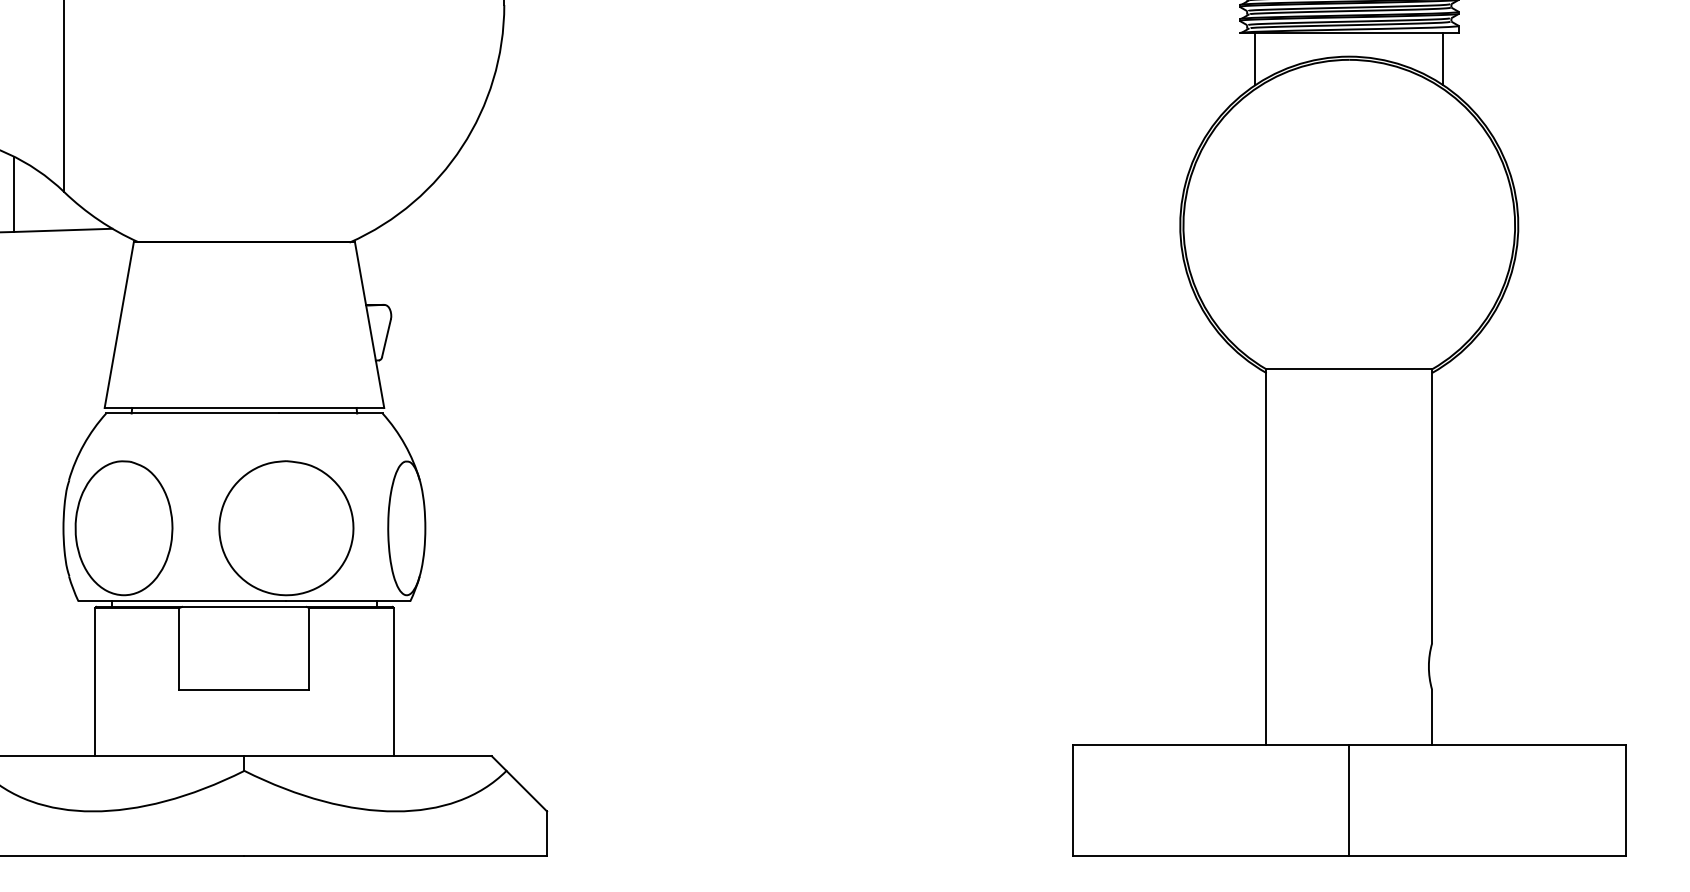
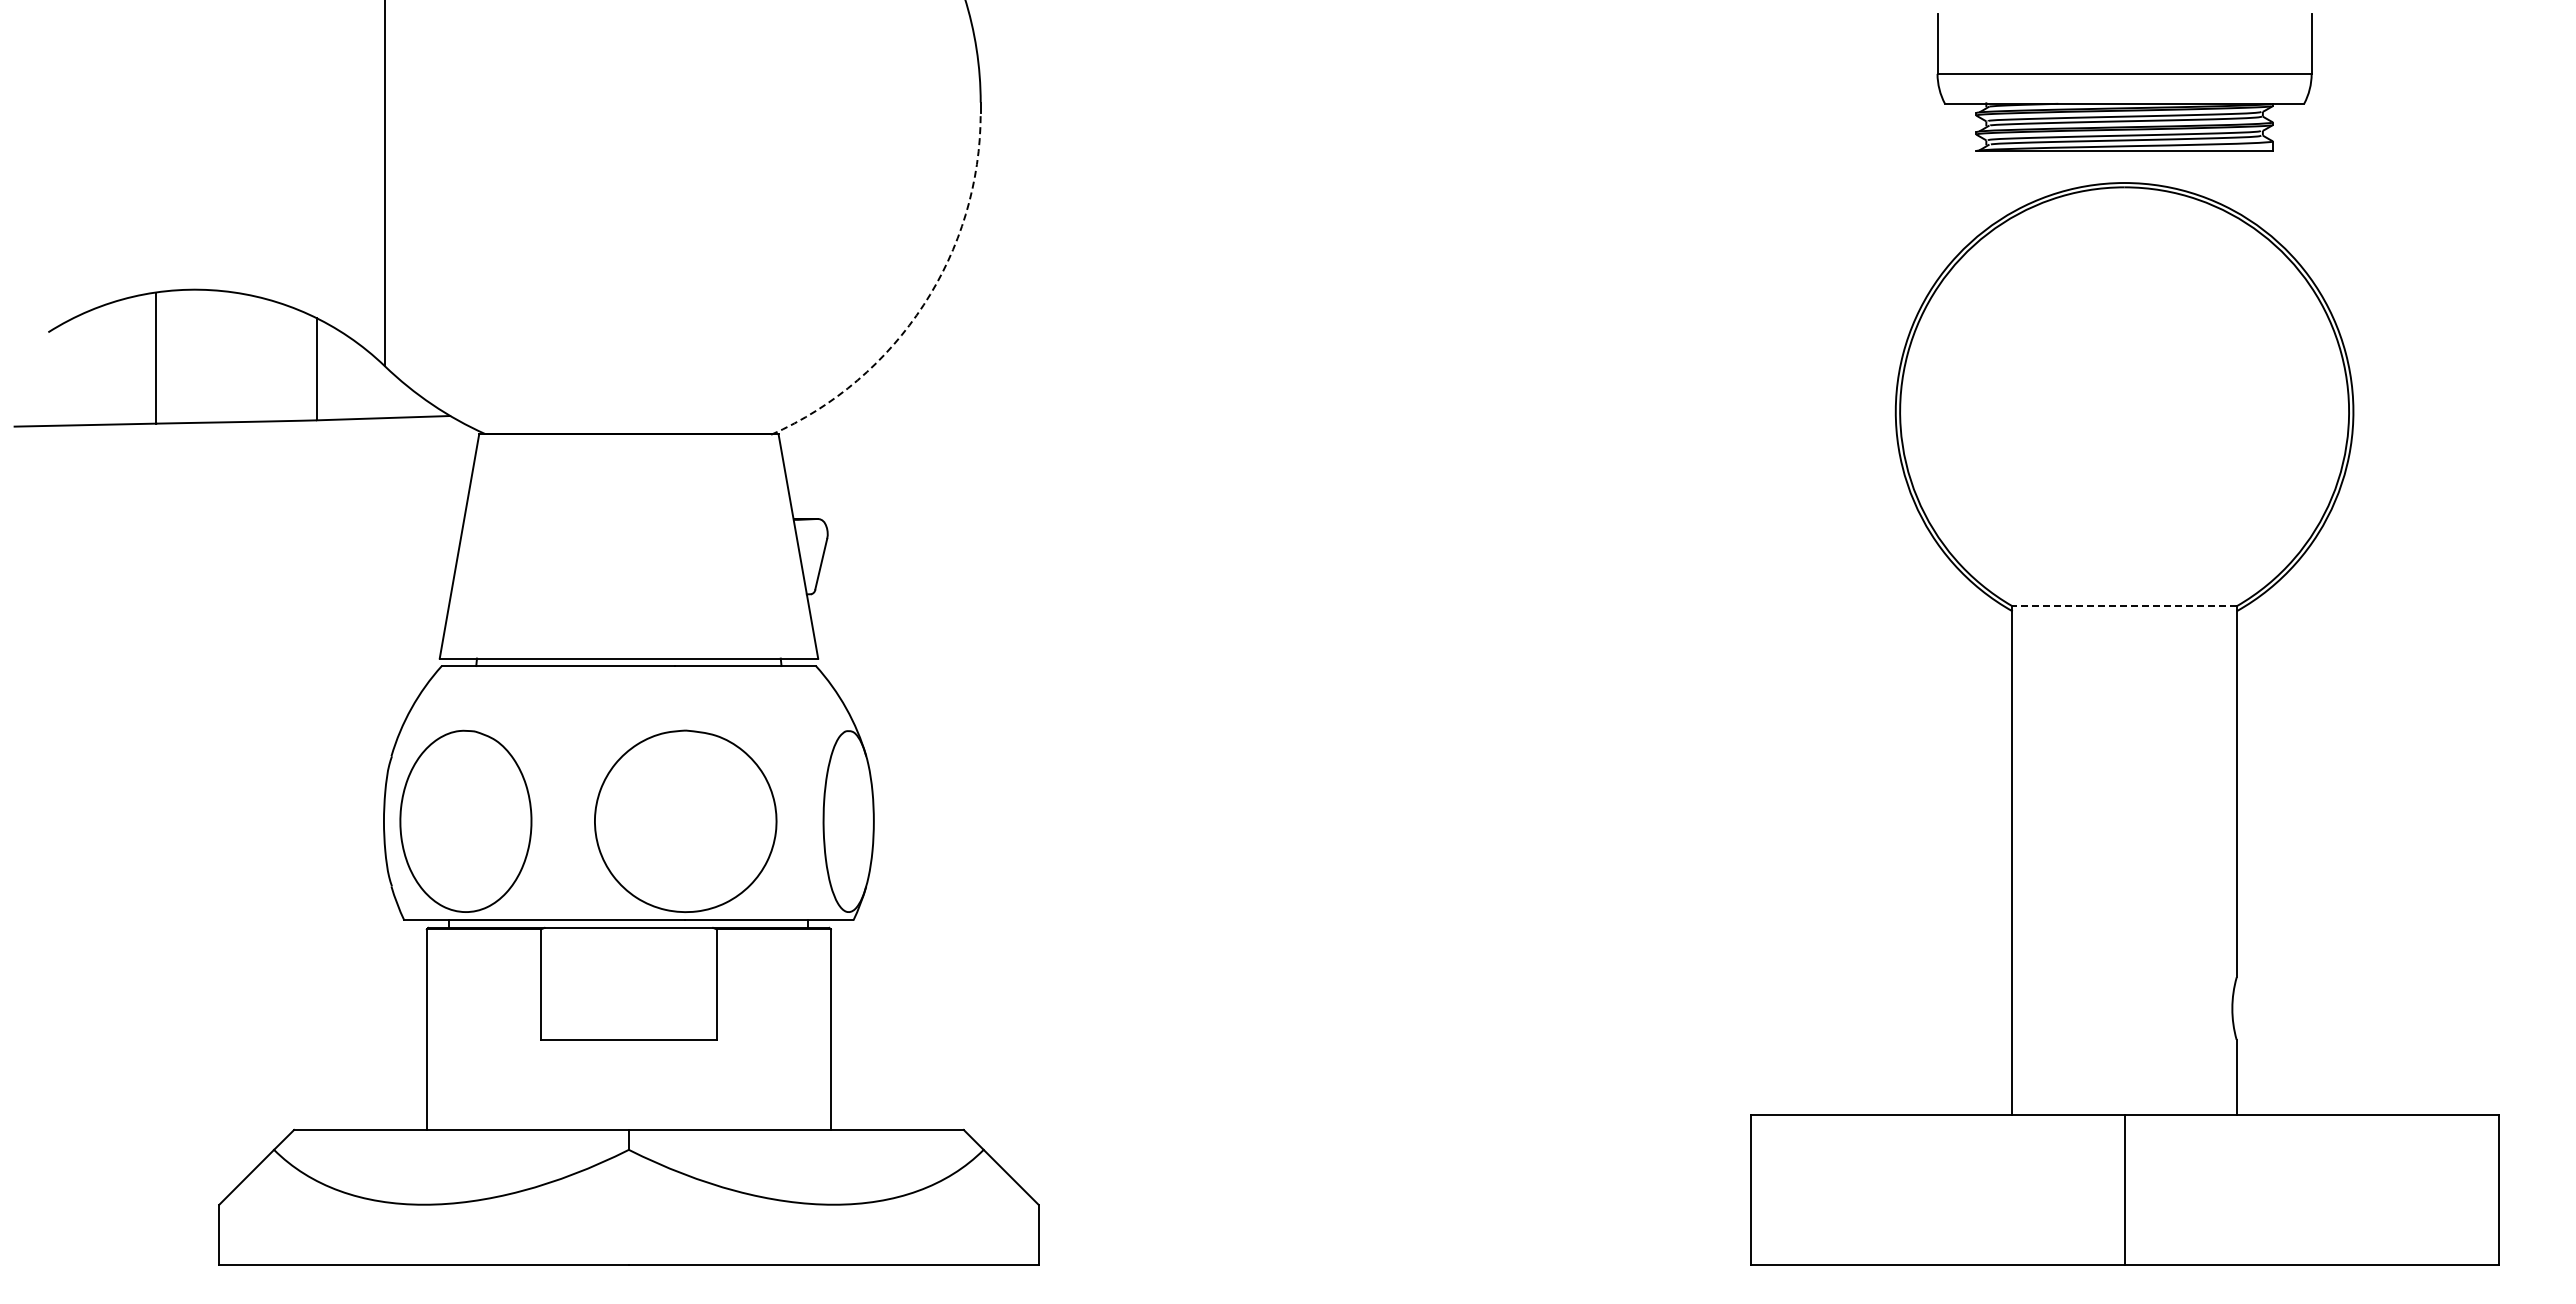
line: (1255, 58) -> (1997, 185), removed
line: (1443, 58) -> (2251, 185), removed
arc: (462, 147) -> (923, 305), solid -> dashed
line: (1349, 369) -> (2124, 606), solid -> dashed

